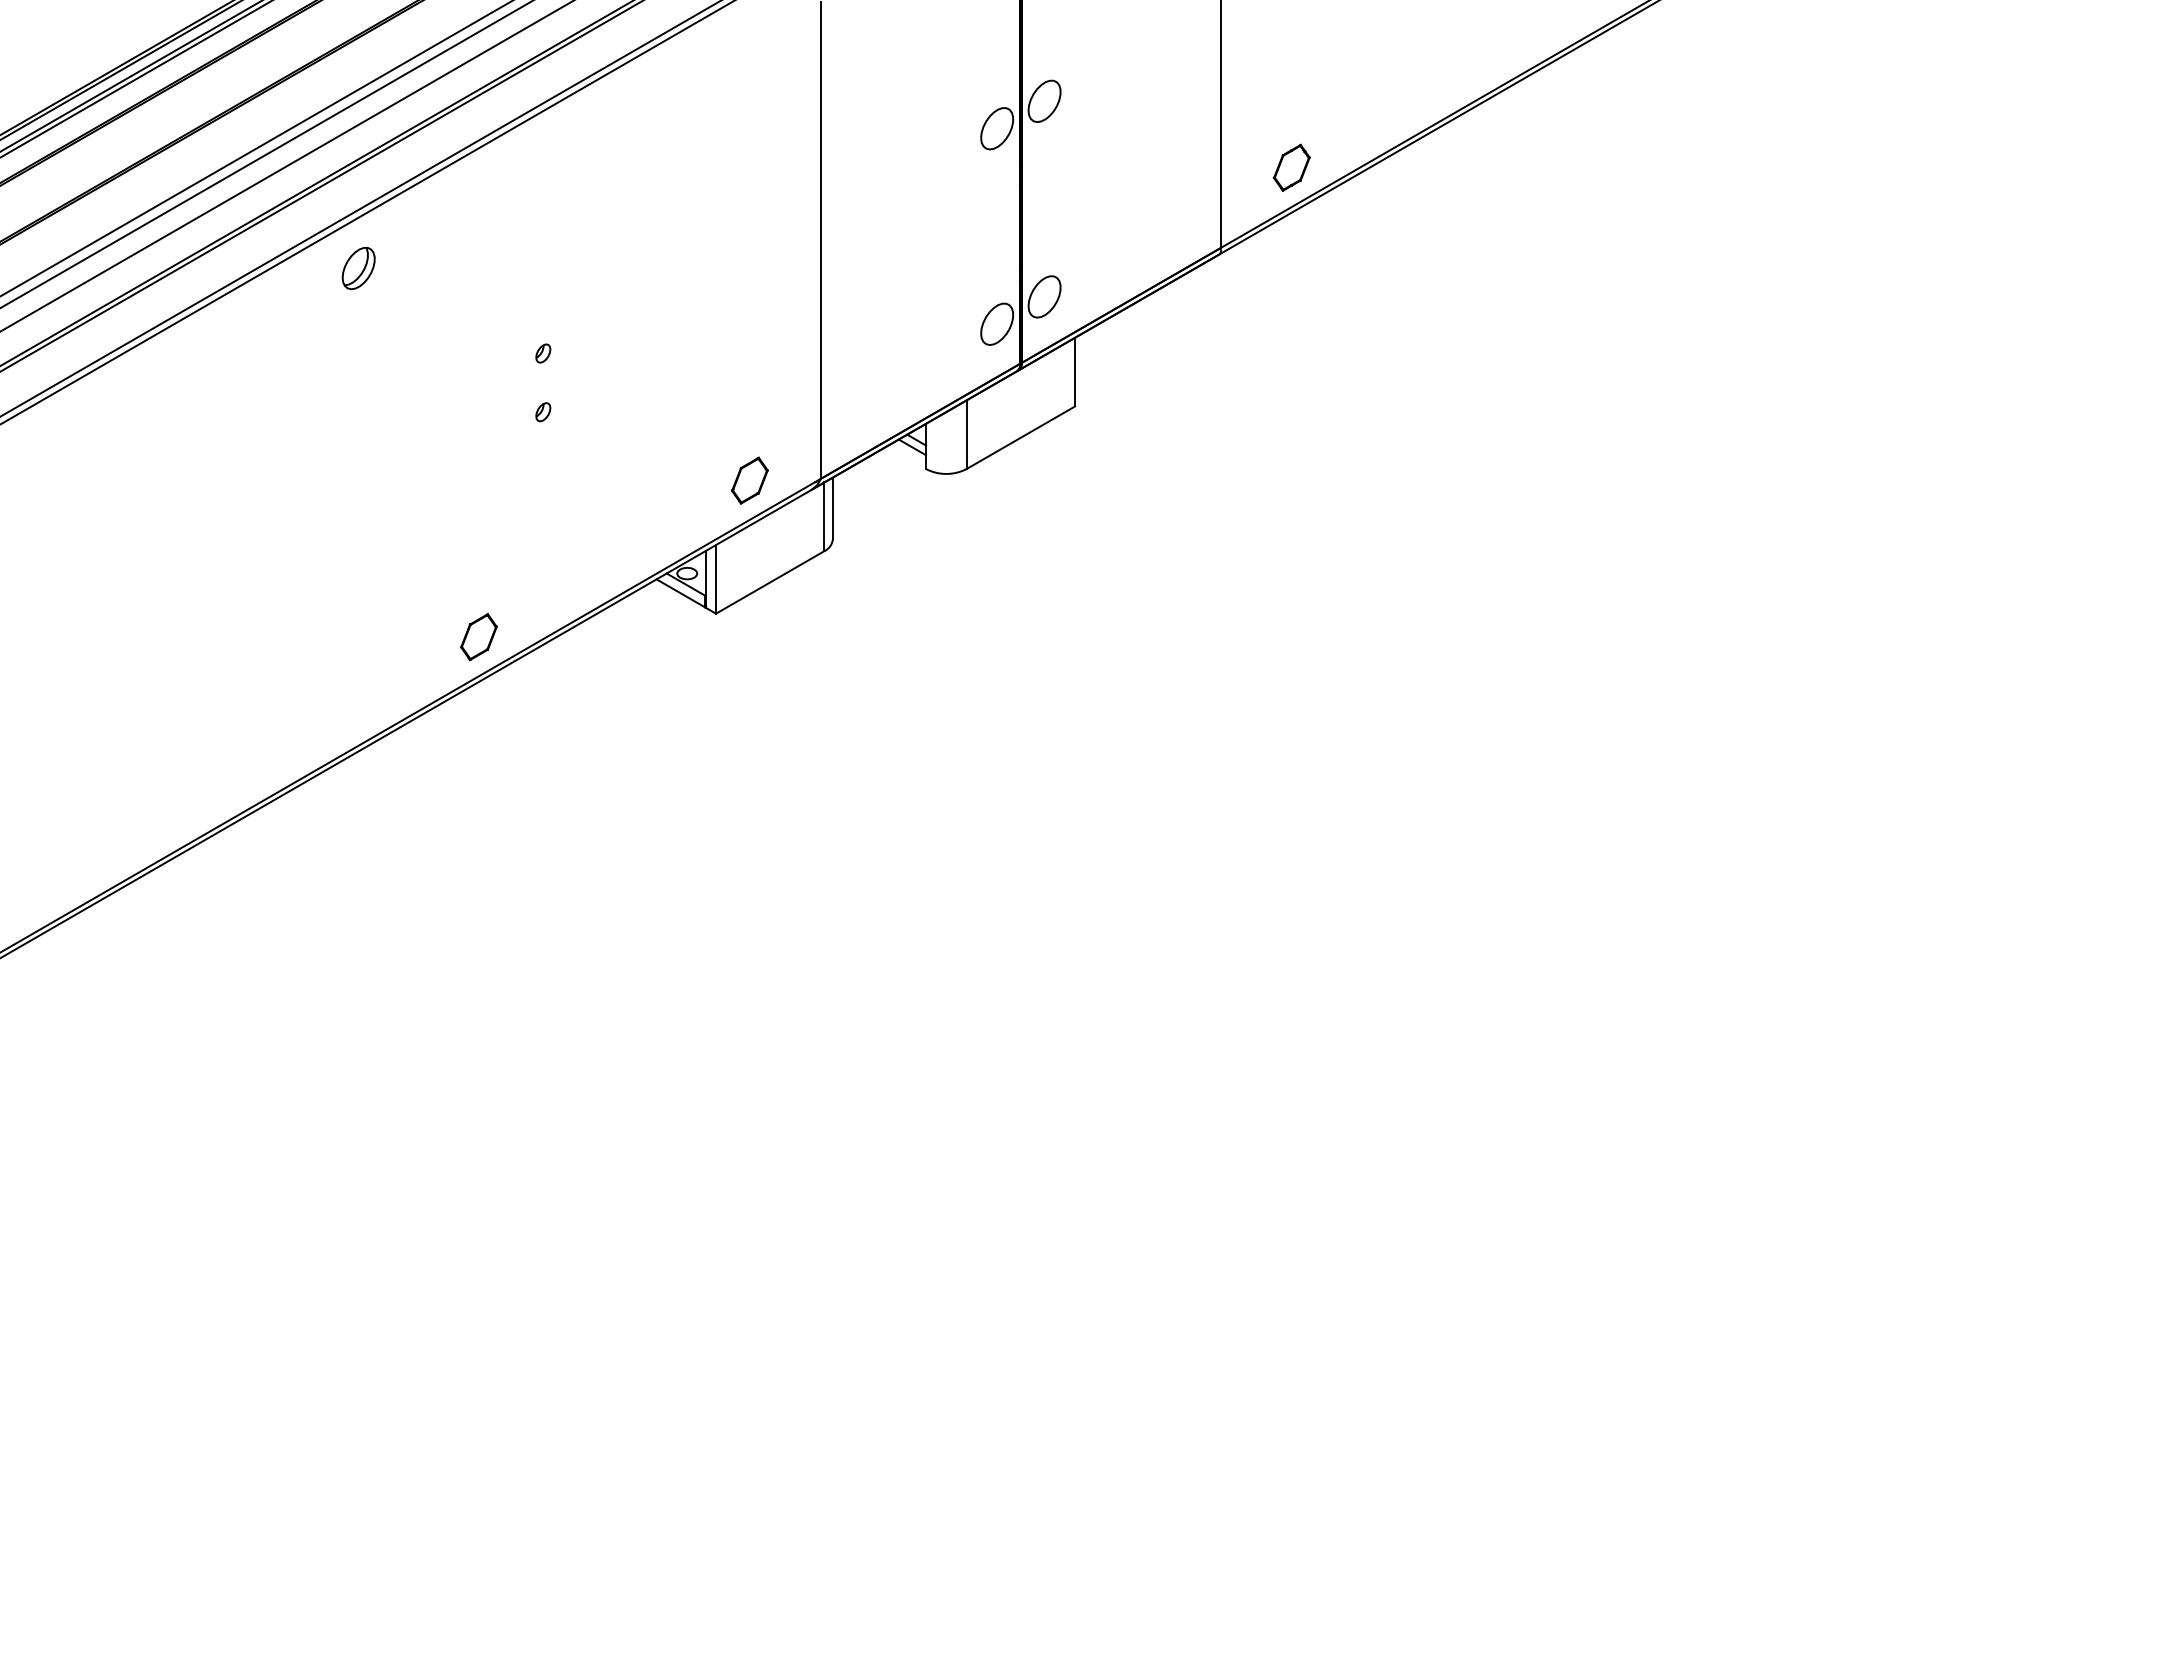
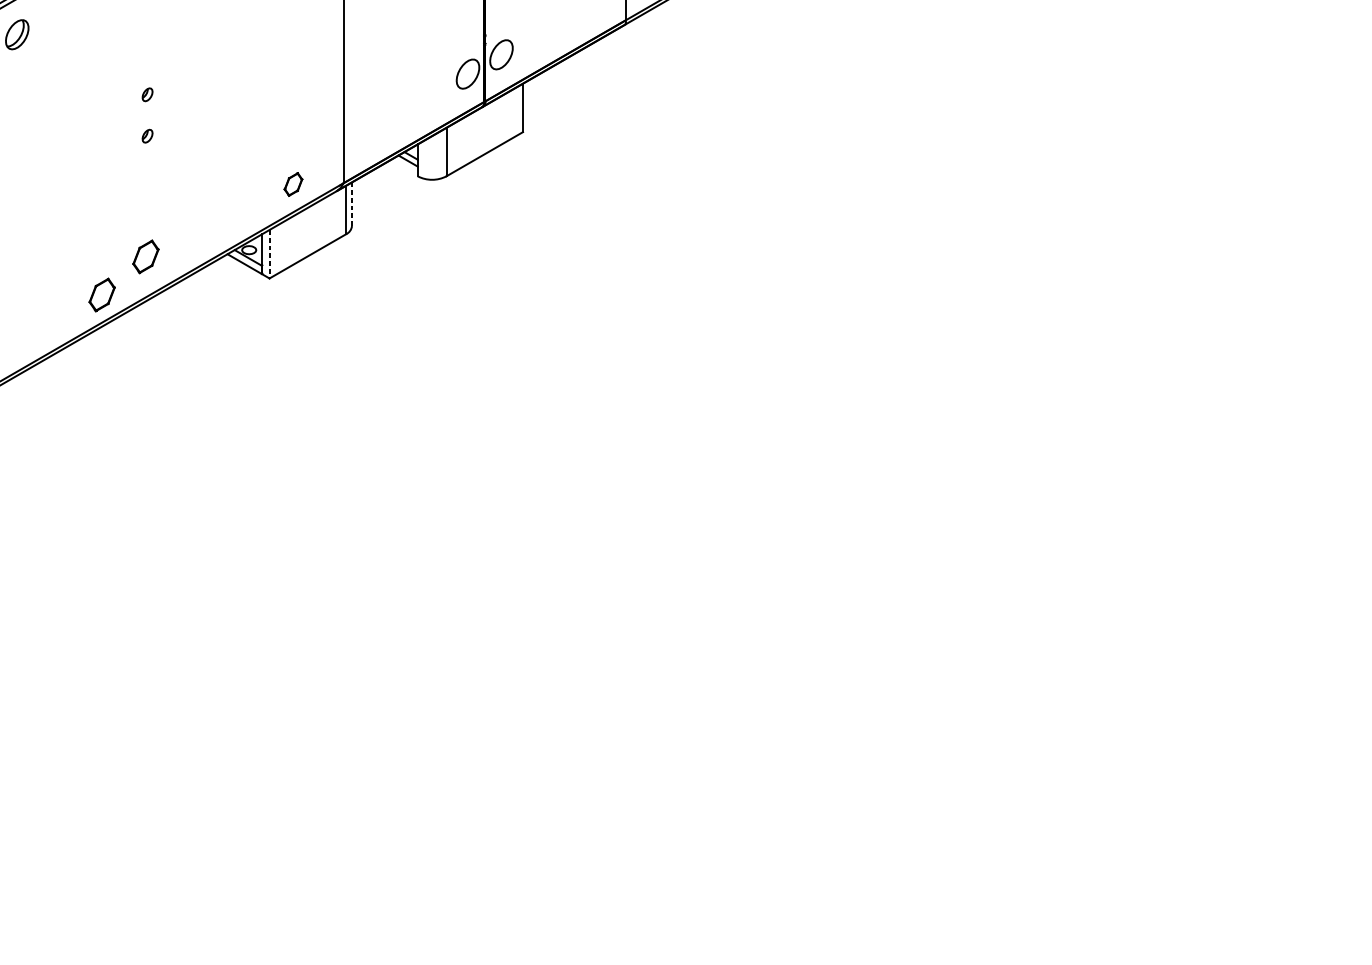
part: (749, 480) -> (293, 184), size x0.7
line: (832, 508) -> (351, 204), solid -> dashed
line: (716, 579) -> (269, 254), solid -> dashed
part: (540, 583) -> (145, 257), added

